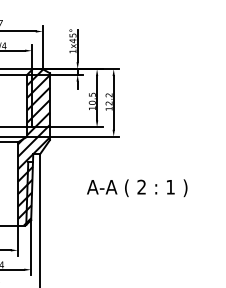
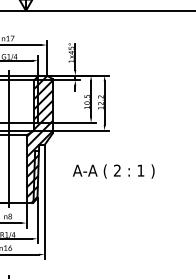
text: (136, 188) -> (113, 171), moved

